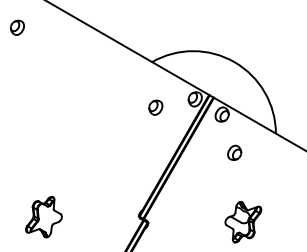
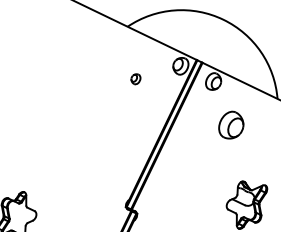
part: (155, 107) -> (135, 79), size x0.6
part: (234, 152) -> (231, 124), size x1.6

